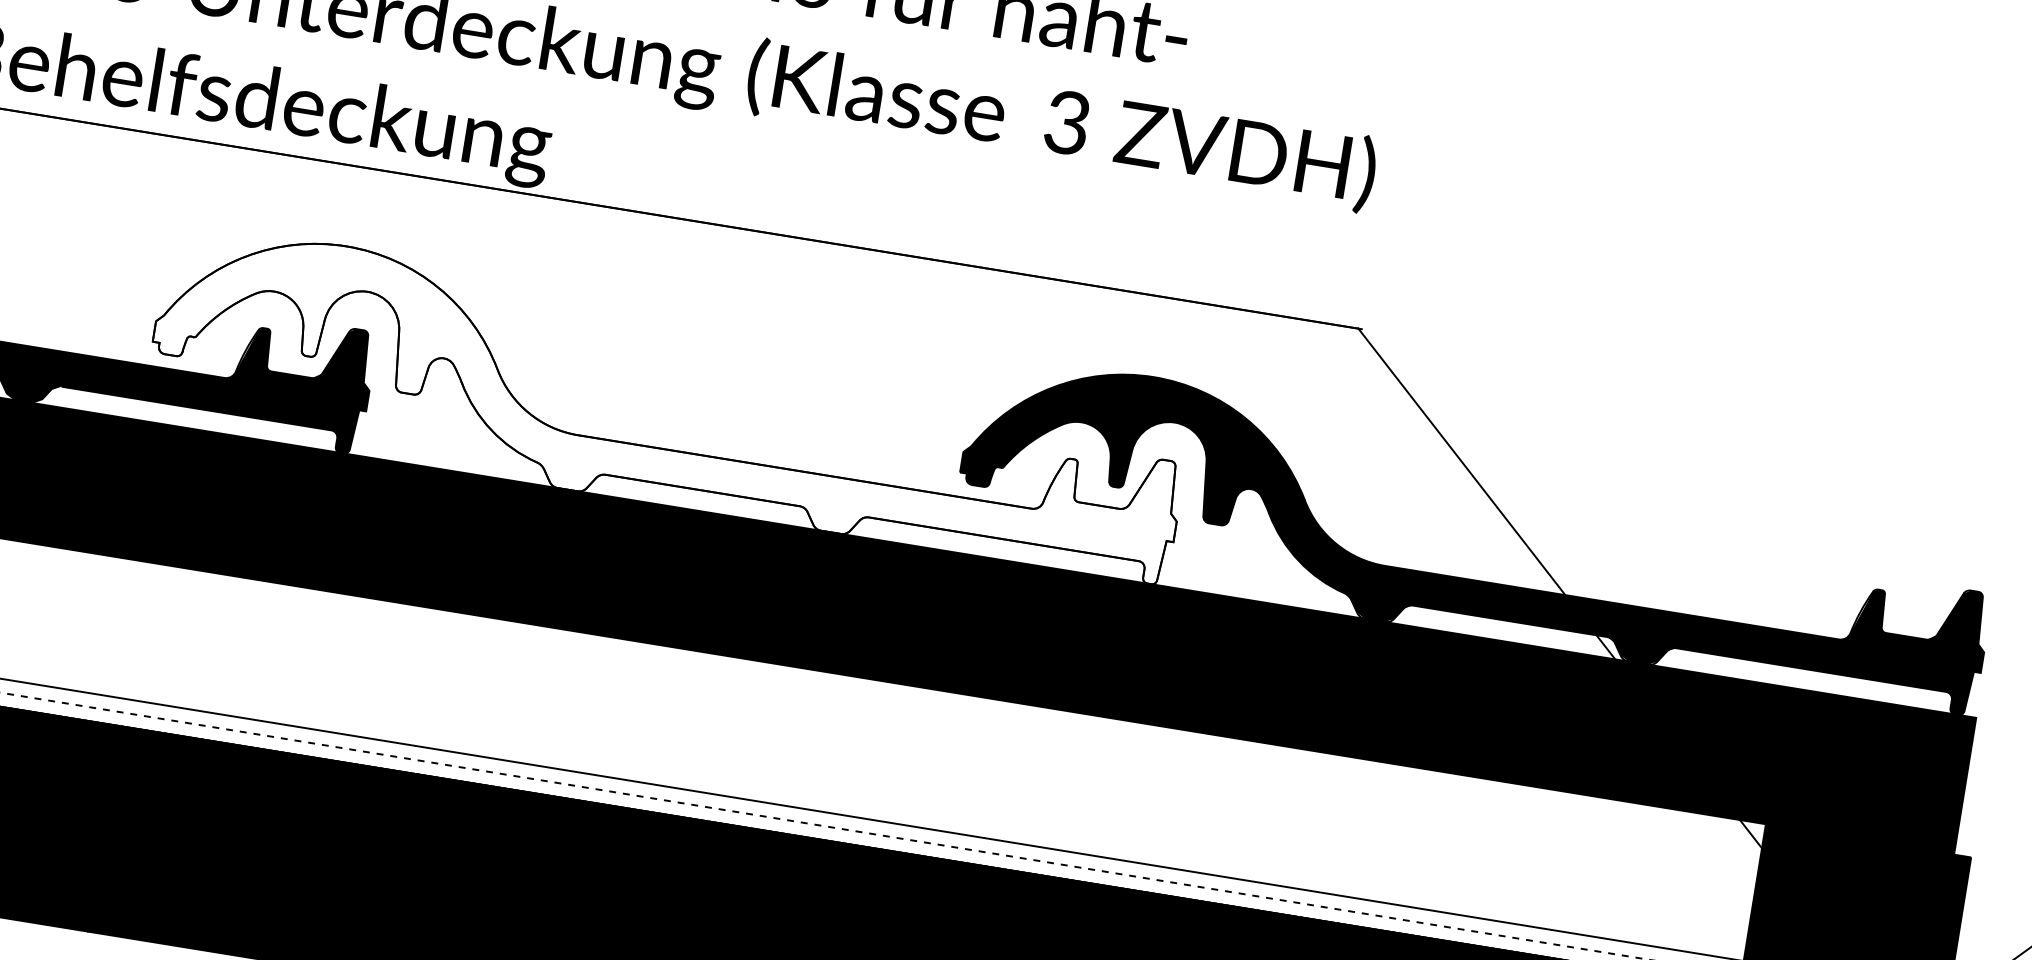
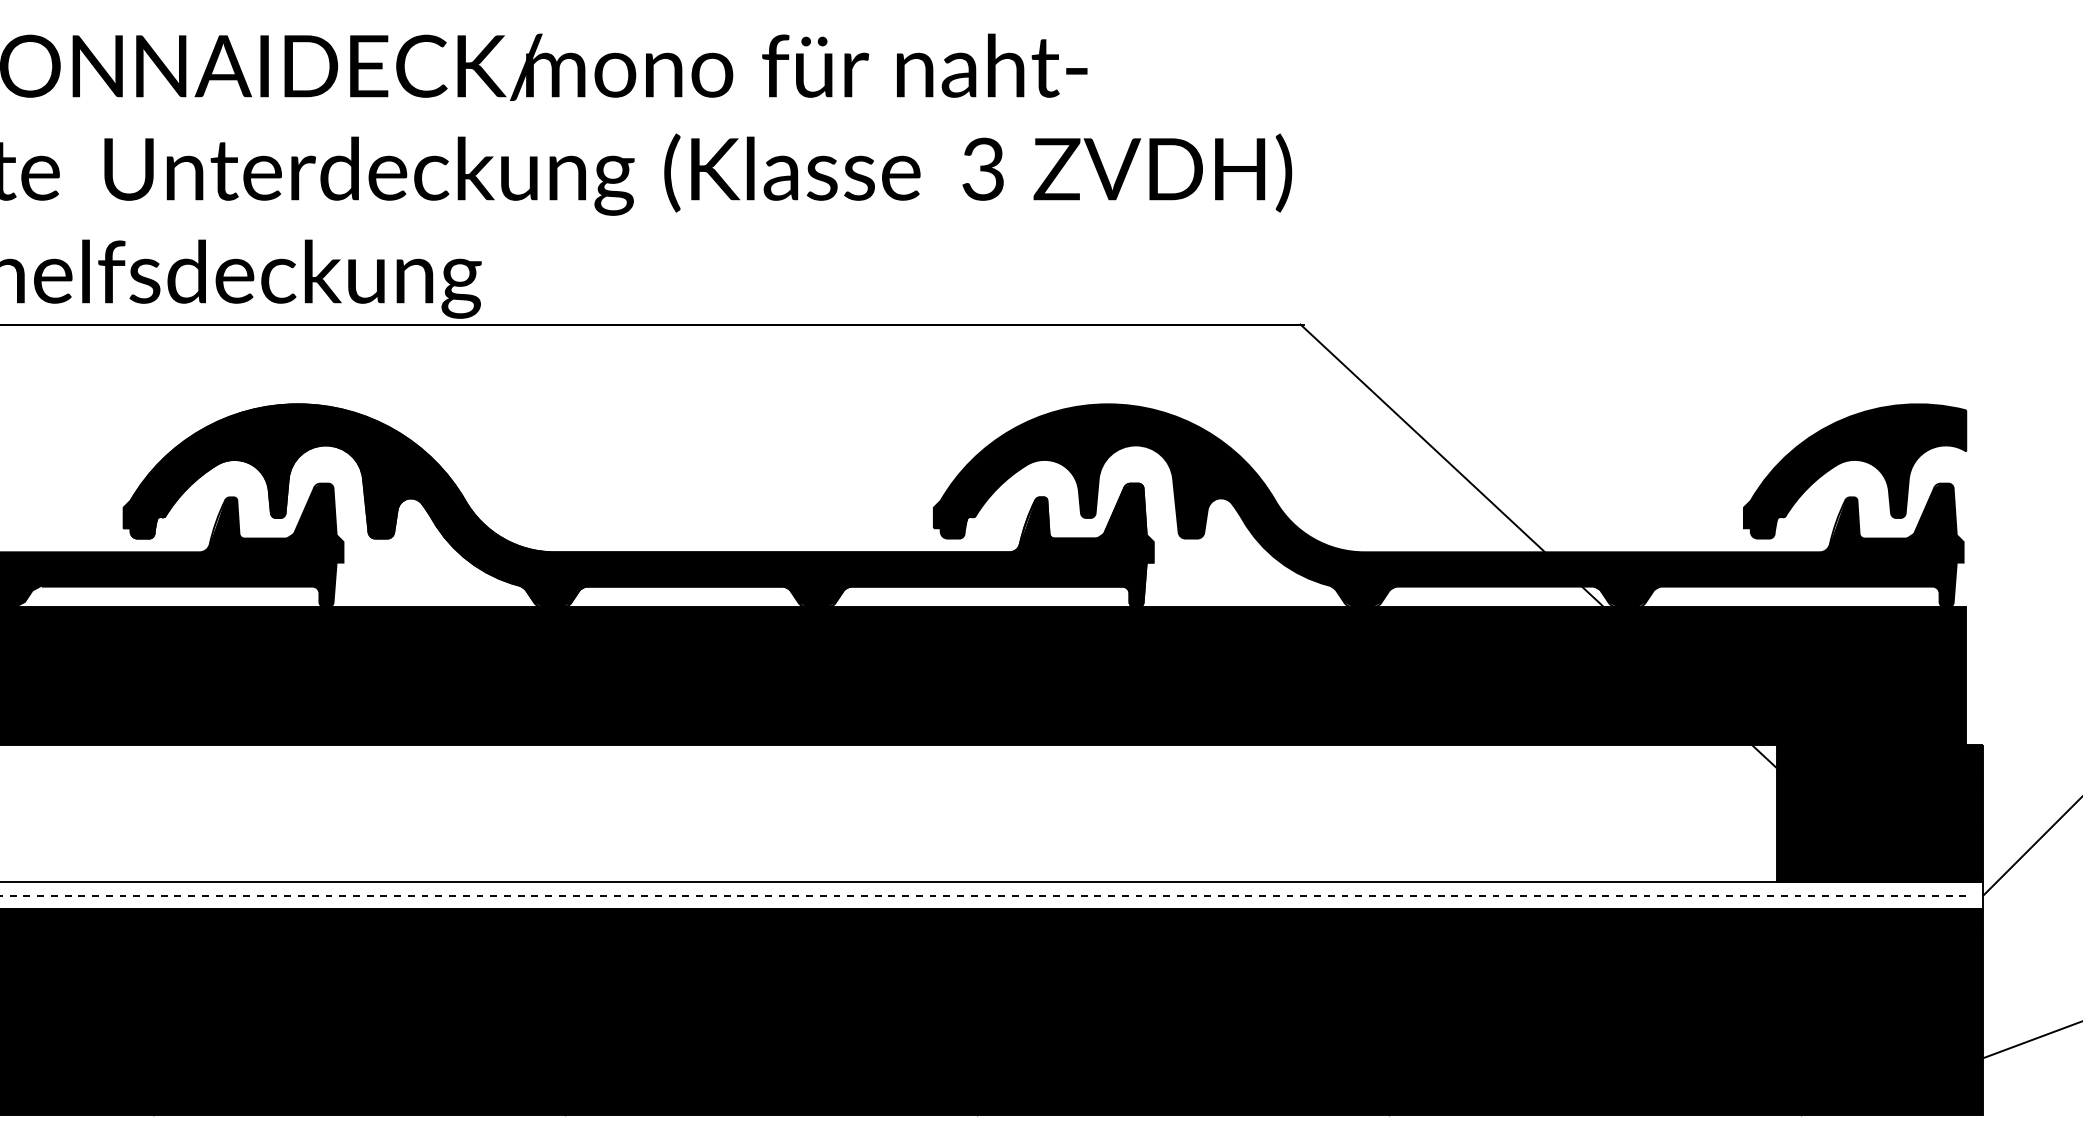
fill: (669, 402) -> (638, 505), added
part: (1892, 555) -> (1858, 461), added

